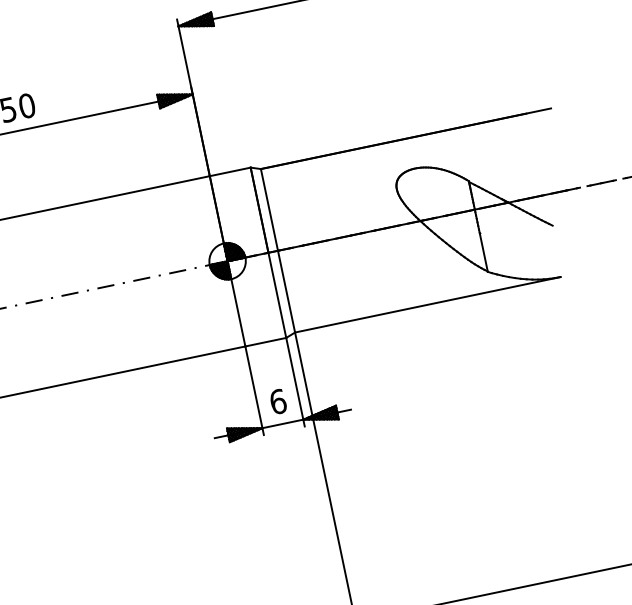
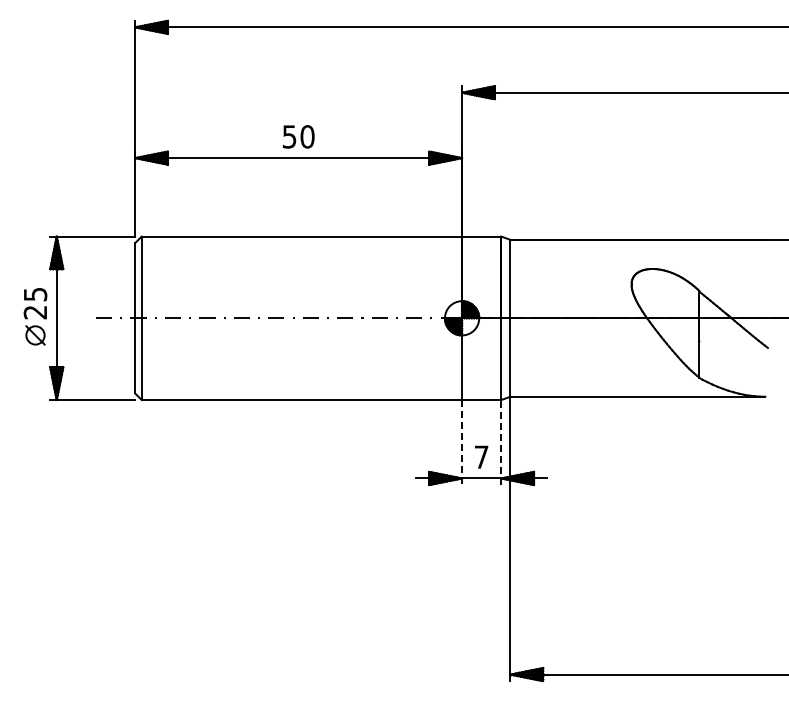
line: (295, 382) -> (501, 442), solid -> dashed
line: (255, 391) -> (462, 443), solid -> dashed
text: (277, 401) -> (481, 456), 6 -> 7

